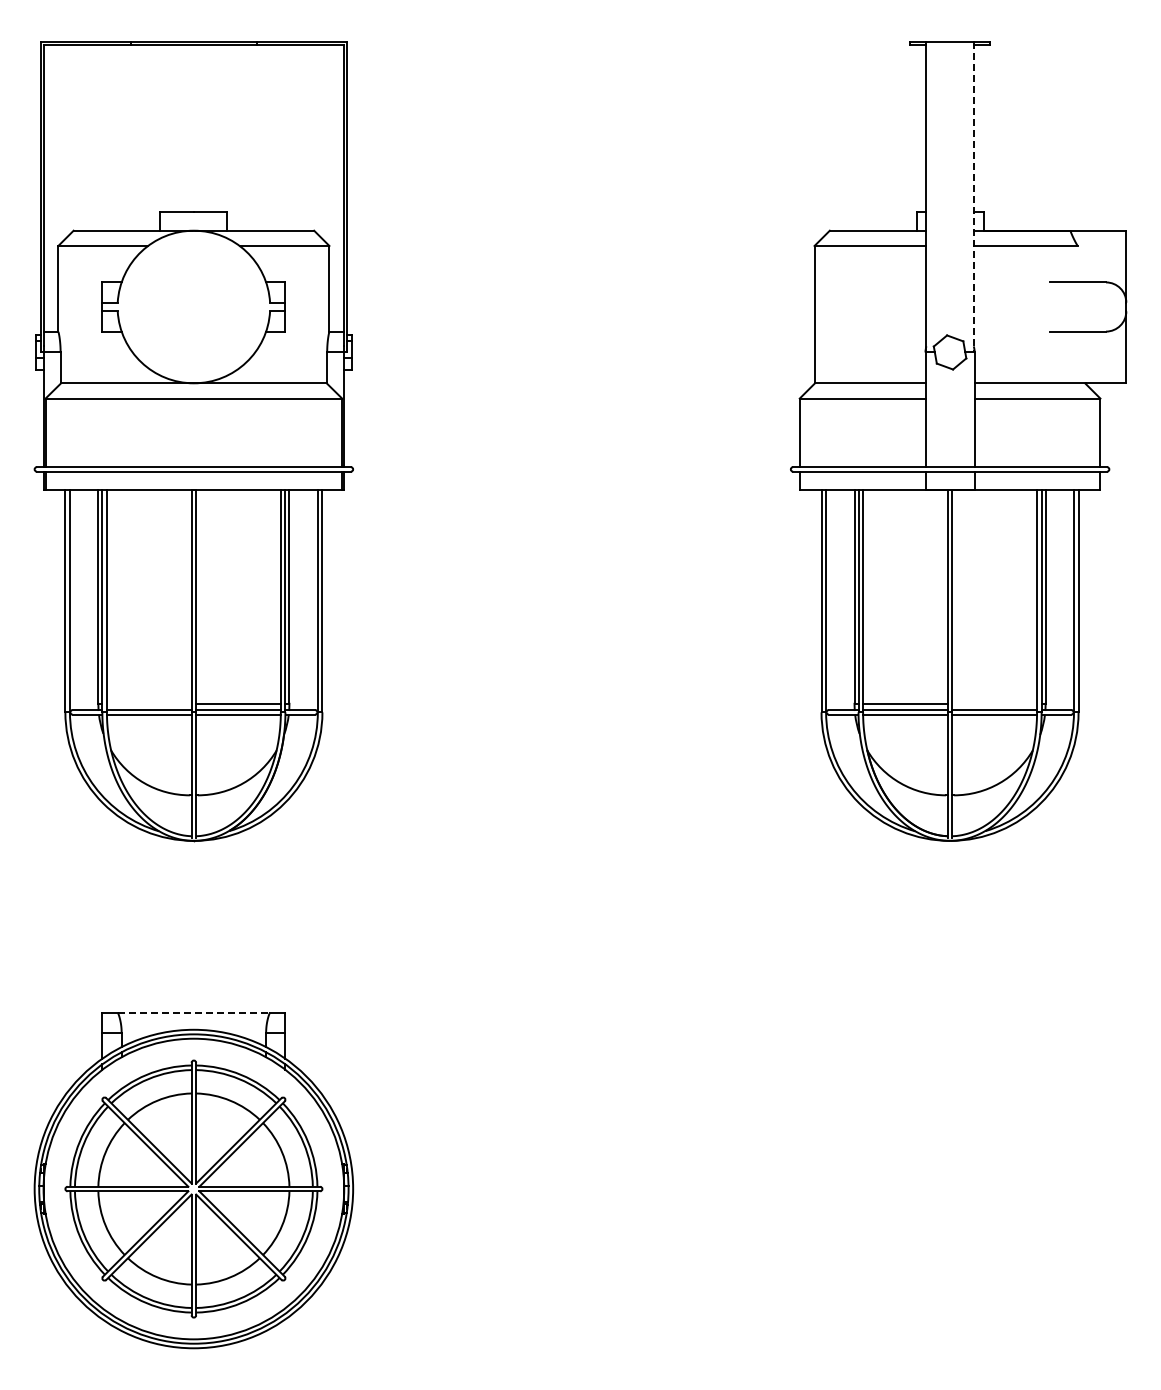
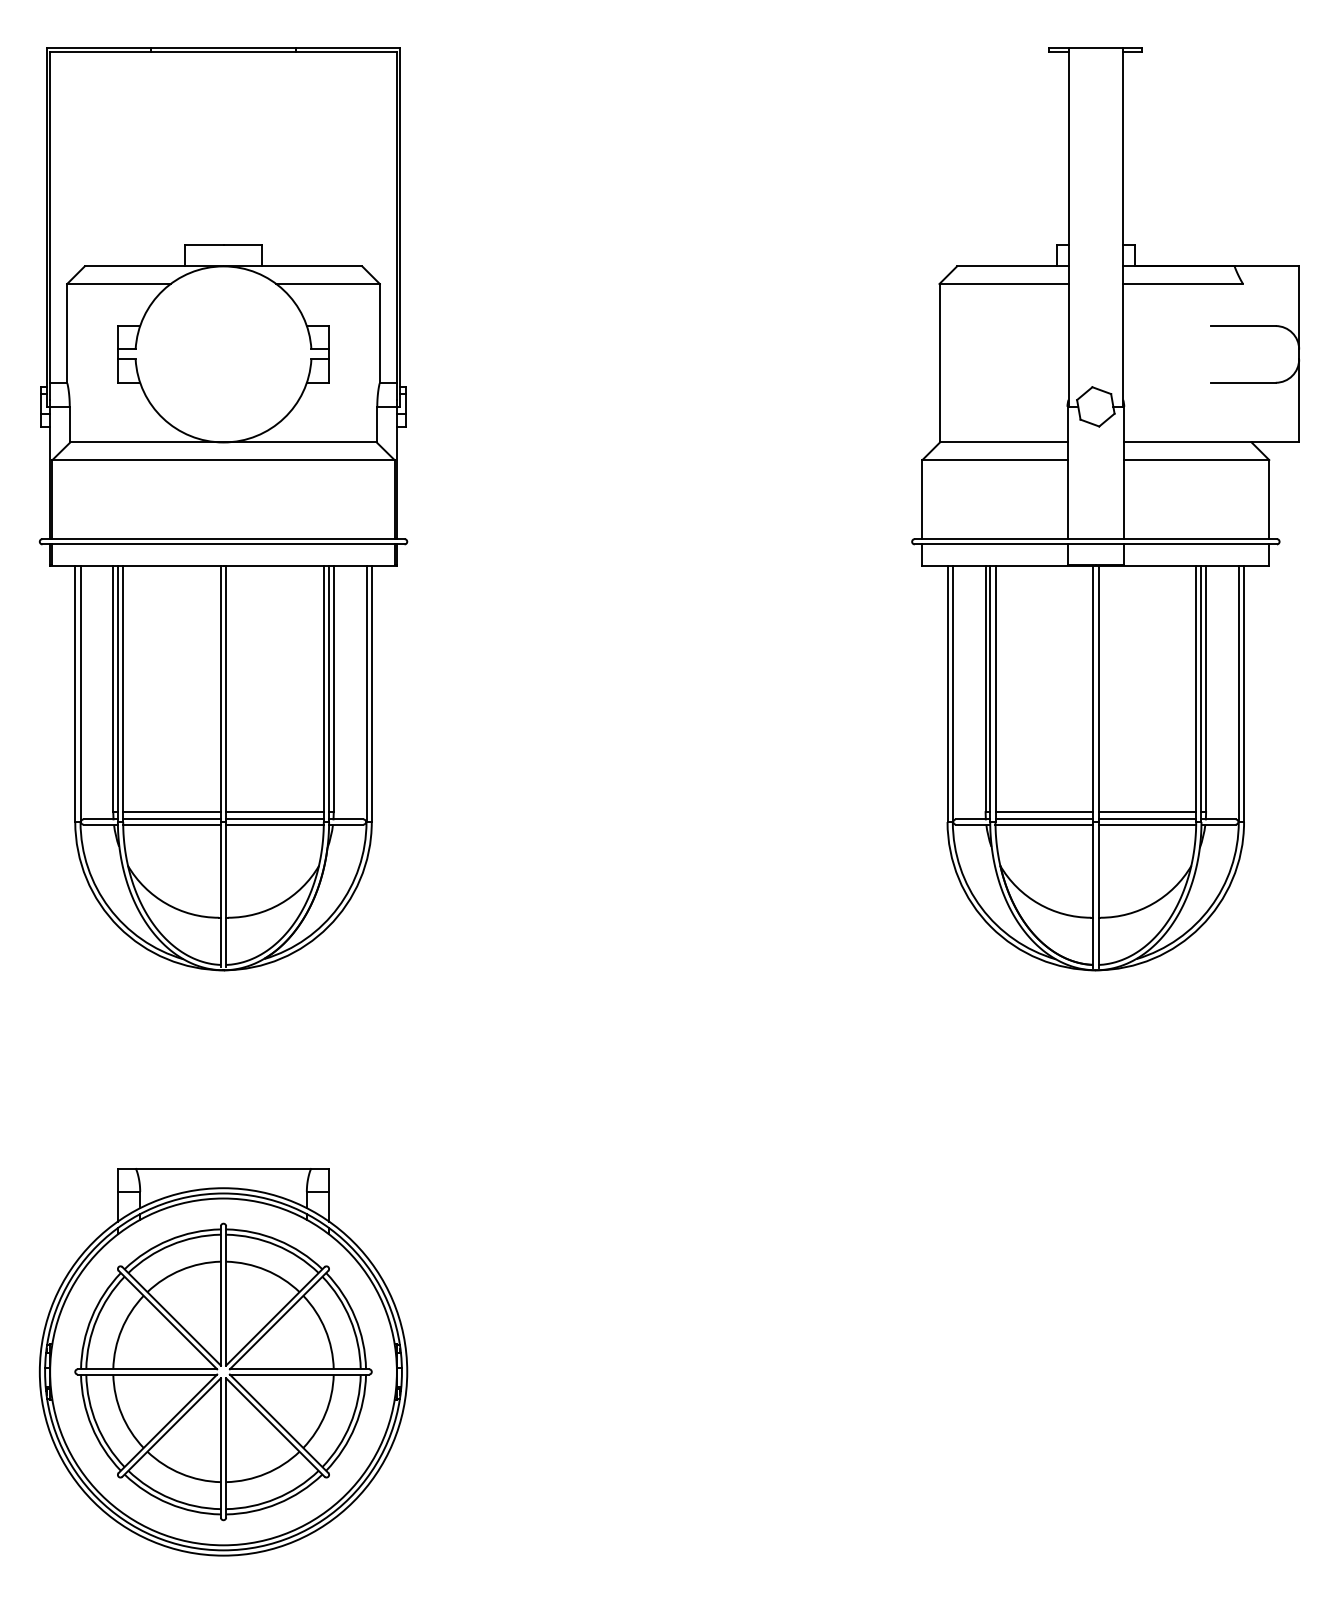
line: (973, 197) -> (1122, 228), dashed -> solid
line: (148, 703) -> (171, 811), added
line: (994, 703) -> (1147, 811), added
line: (194, 1012) -> (224, 1168), dashed -> solid

